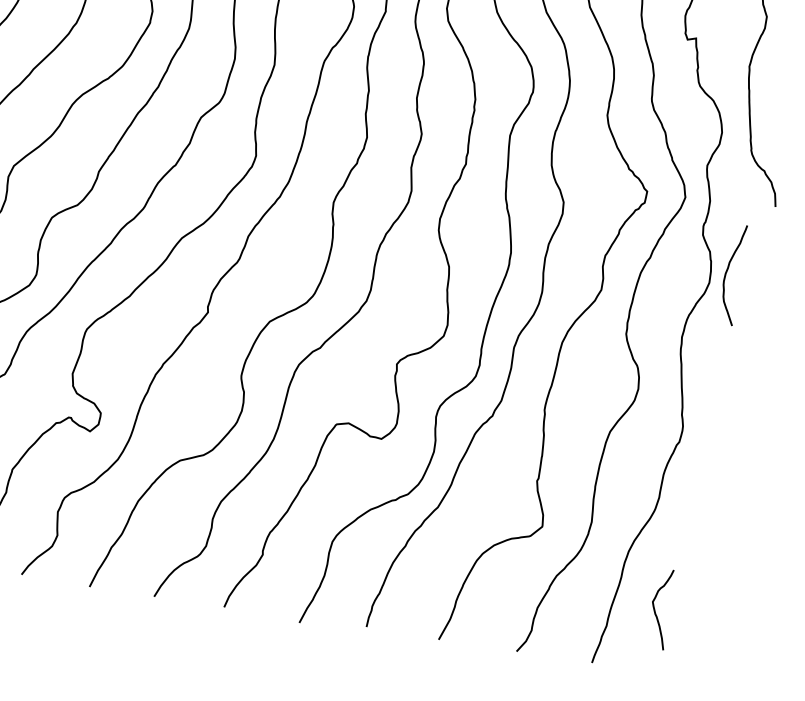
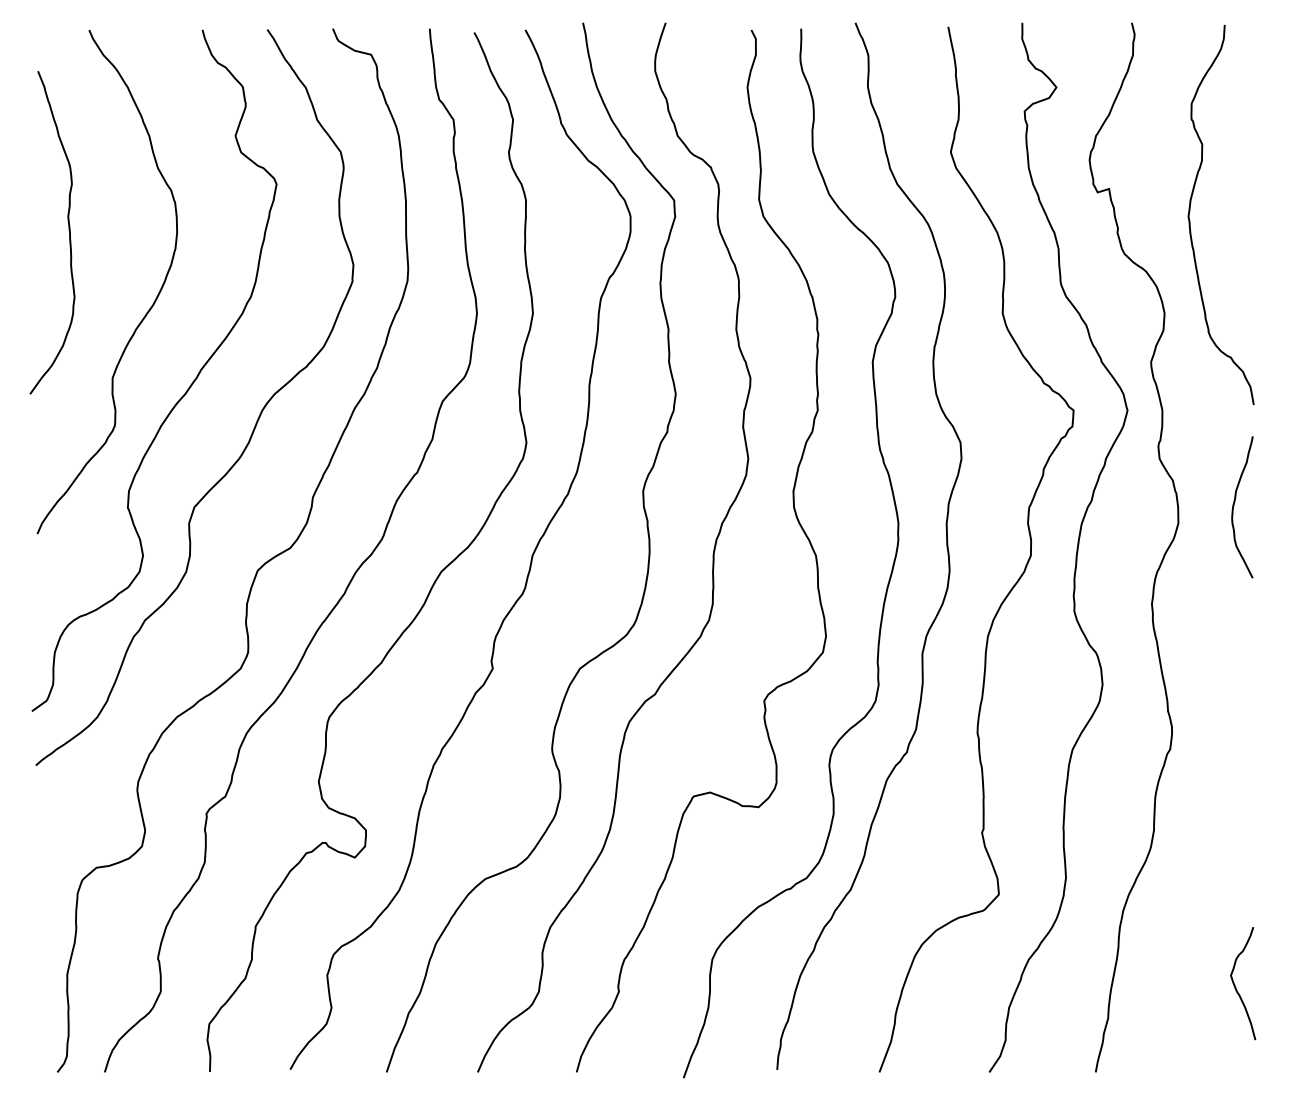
curve: (726, 273) -> (1234, 506), moved
curve: (655, 608) -> (1235, 984), moved

